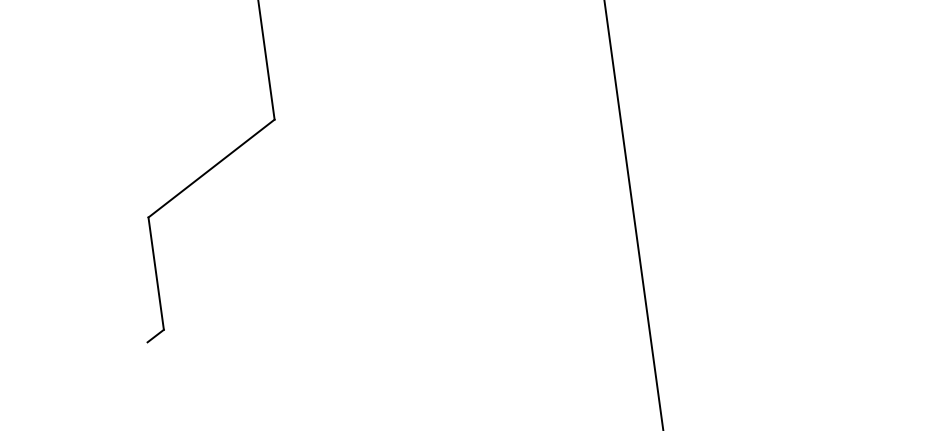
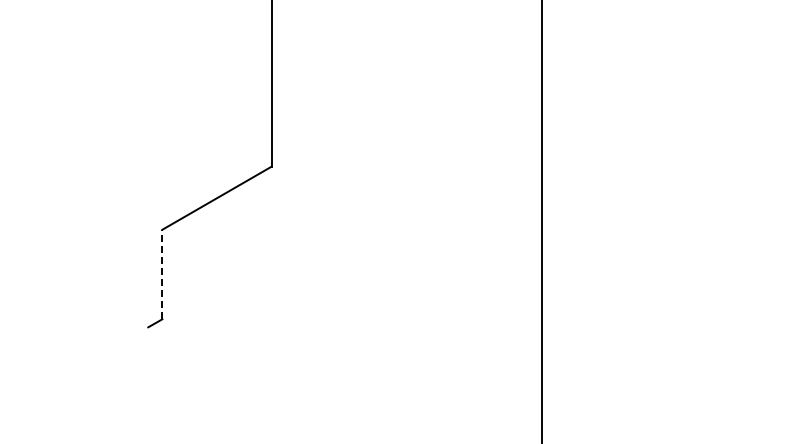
line: (156, 273) -> (162, 274), solid -> dashed

